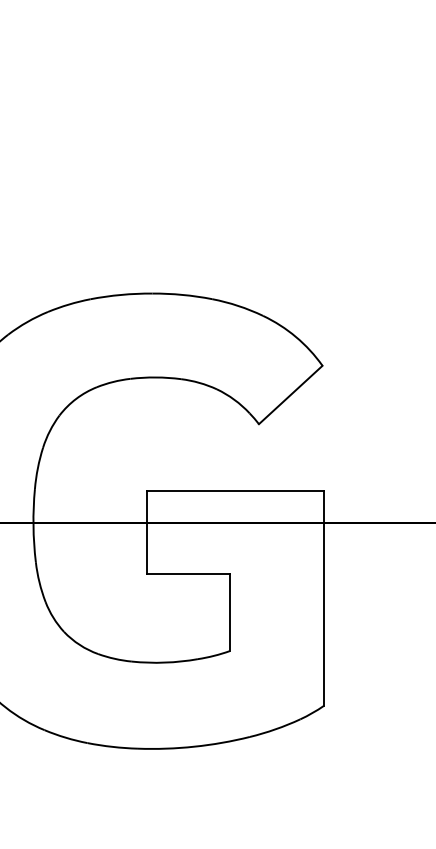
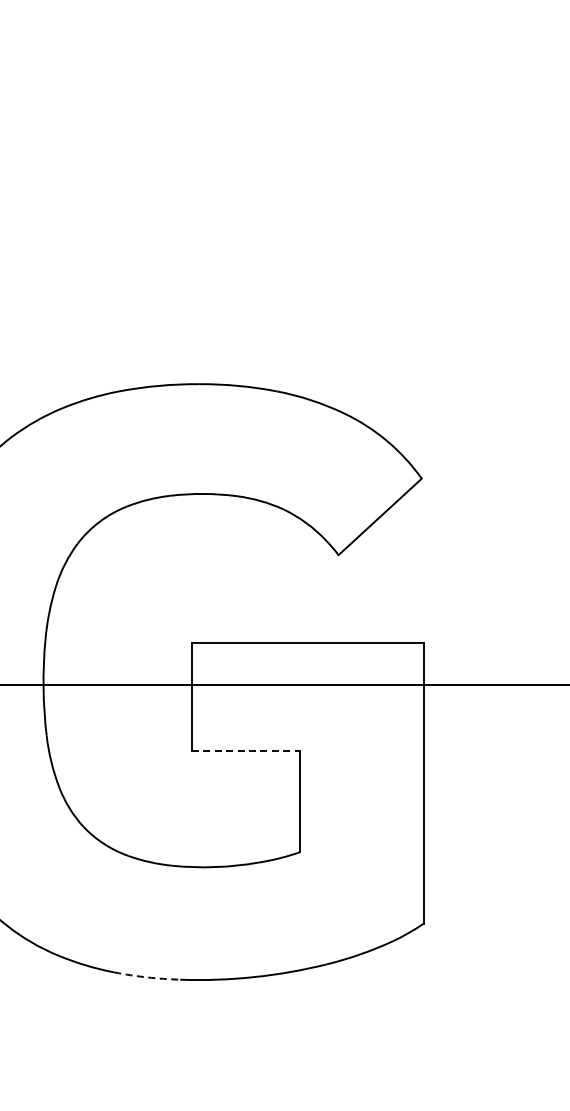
line: (188, 573) -> (246, 750), solid -> dashed
arc: (112, 746) -> (147, 977), solid -> dashed

